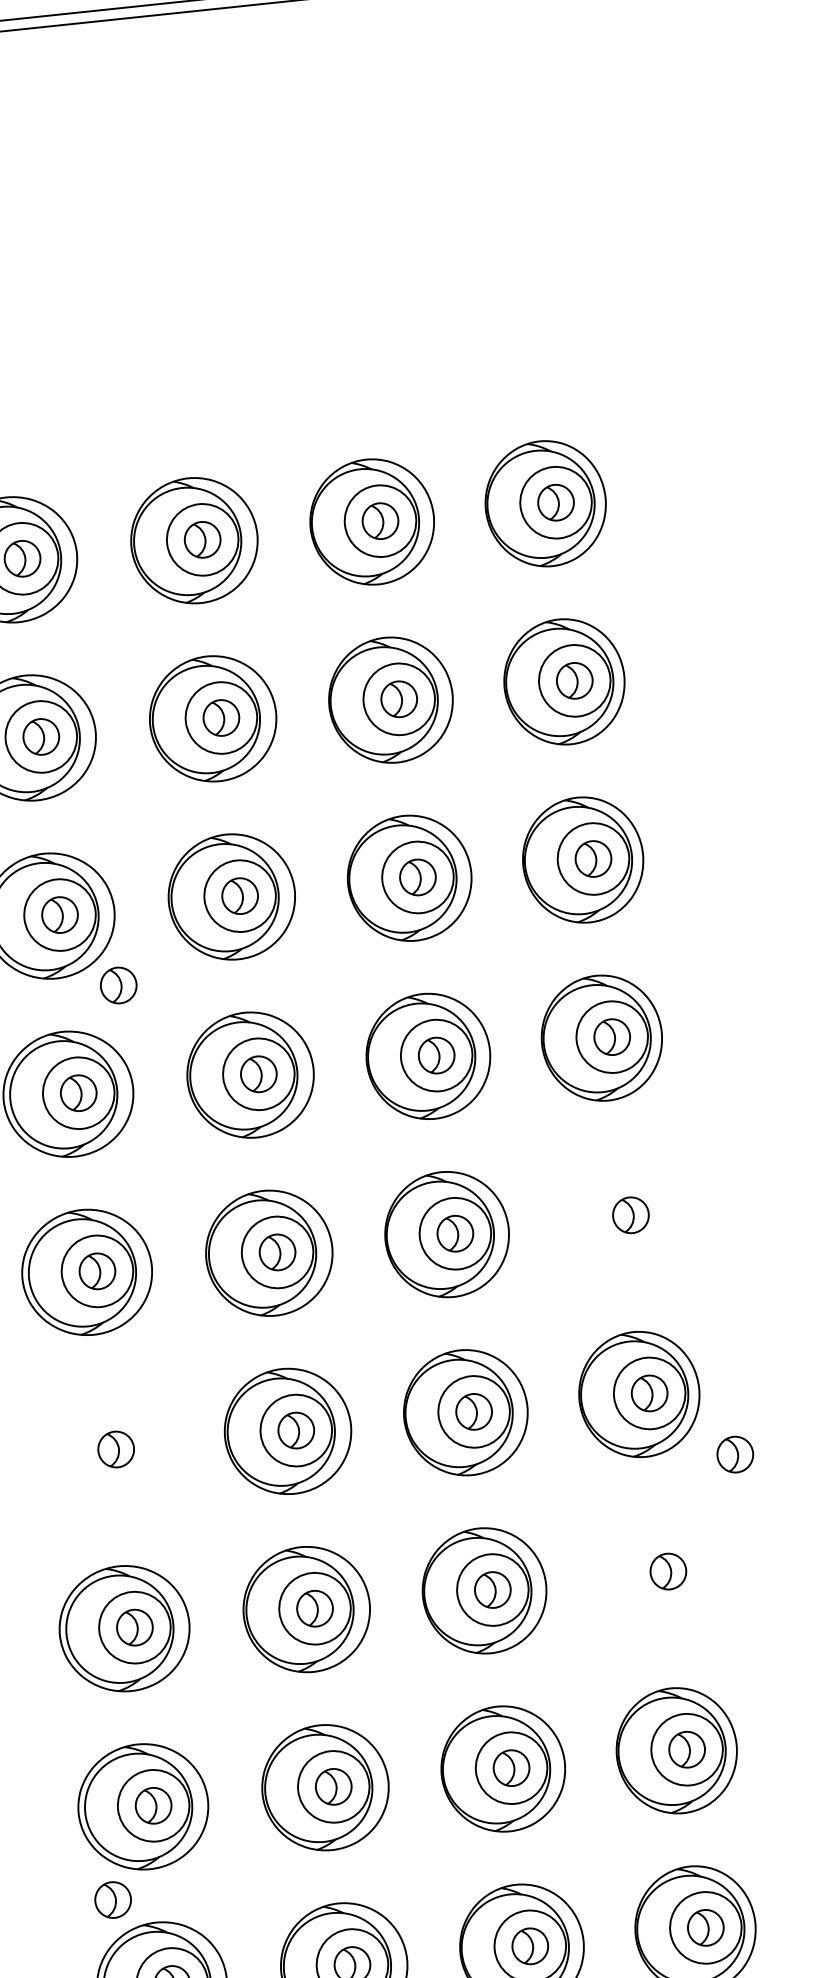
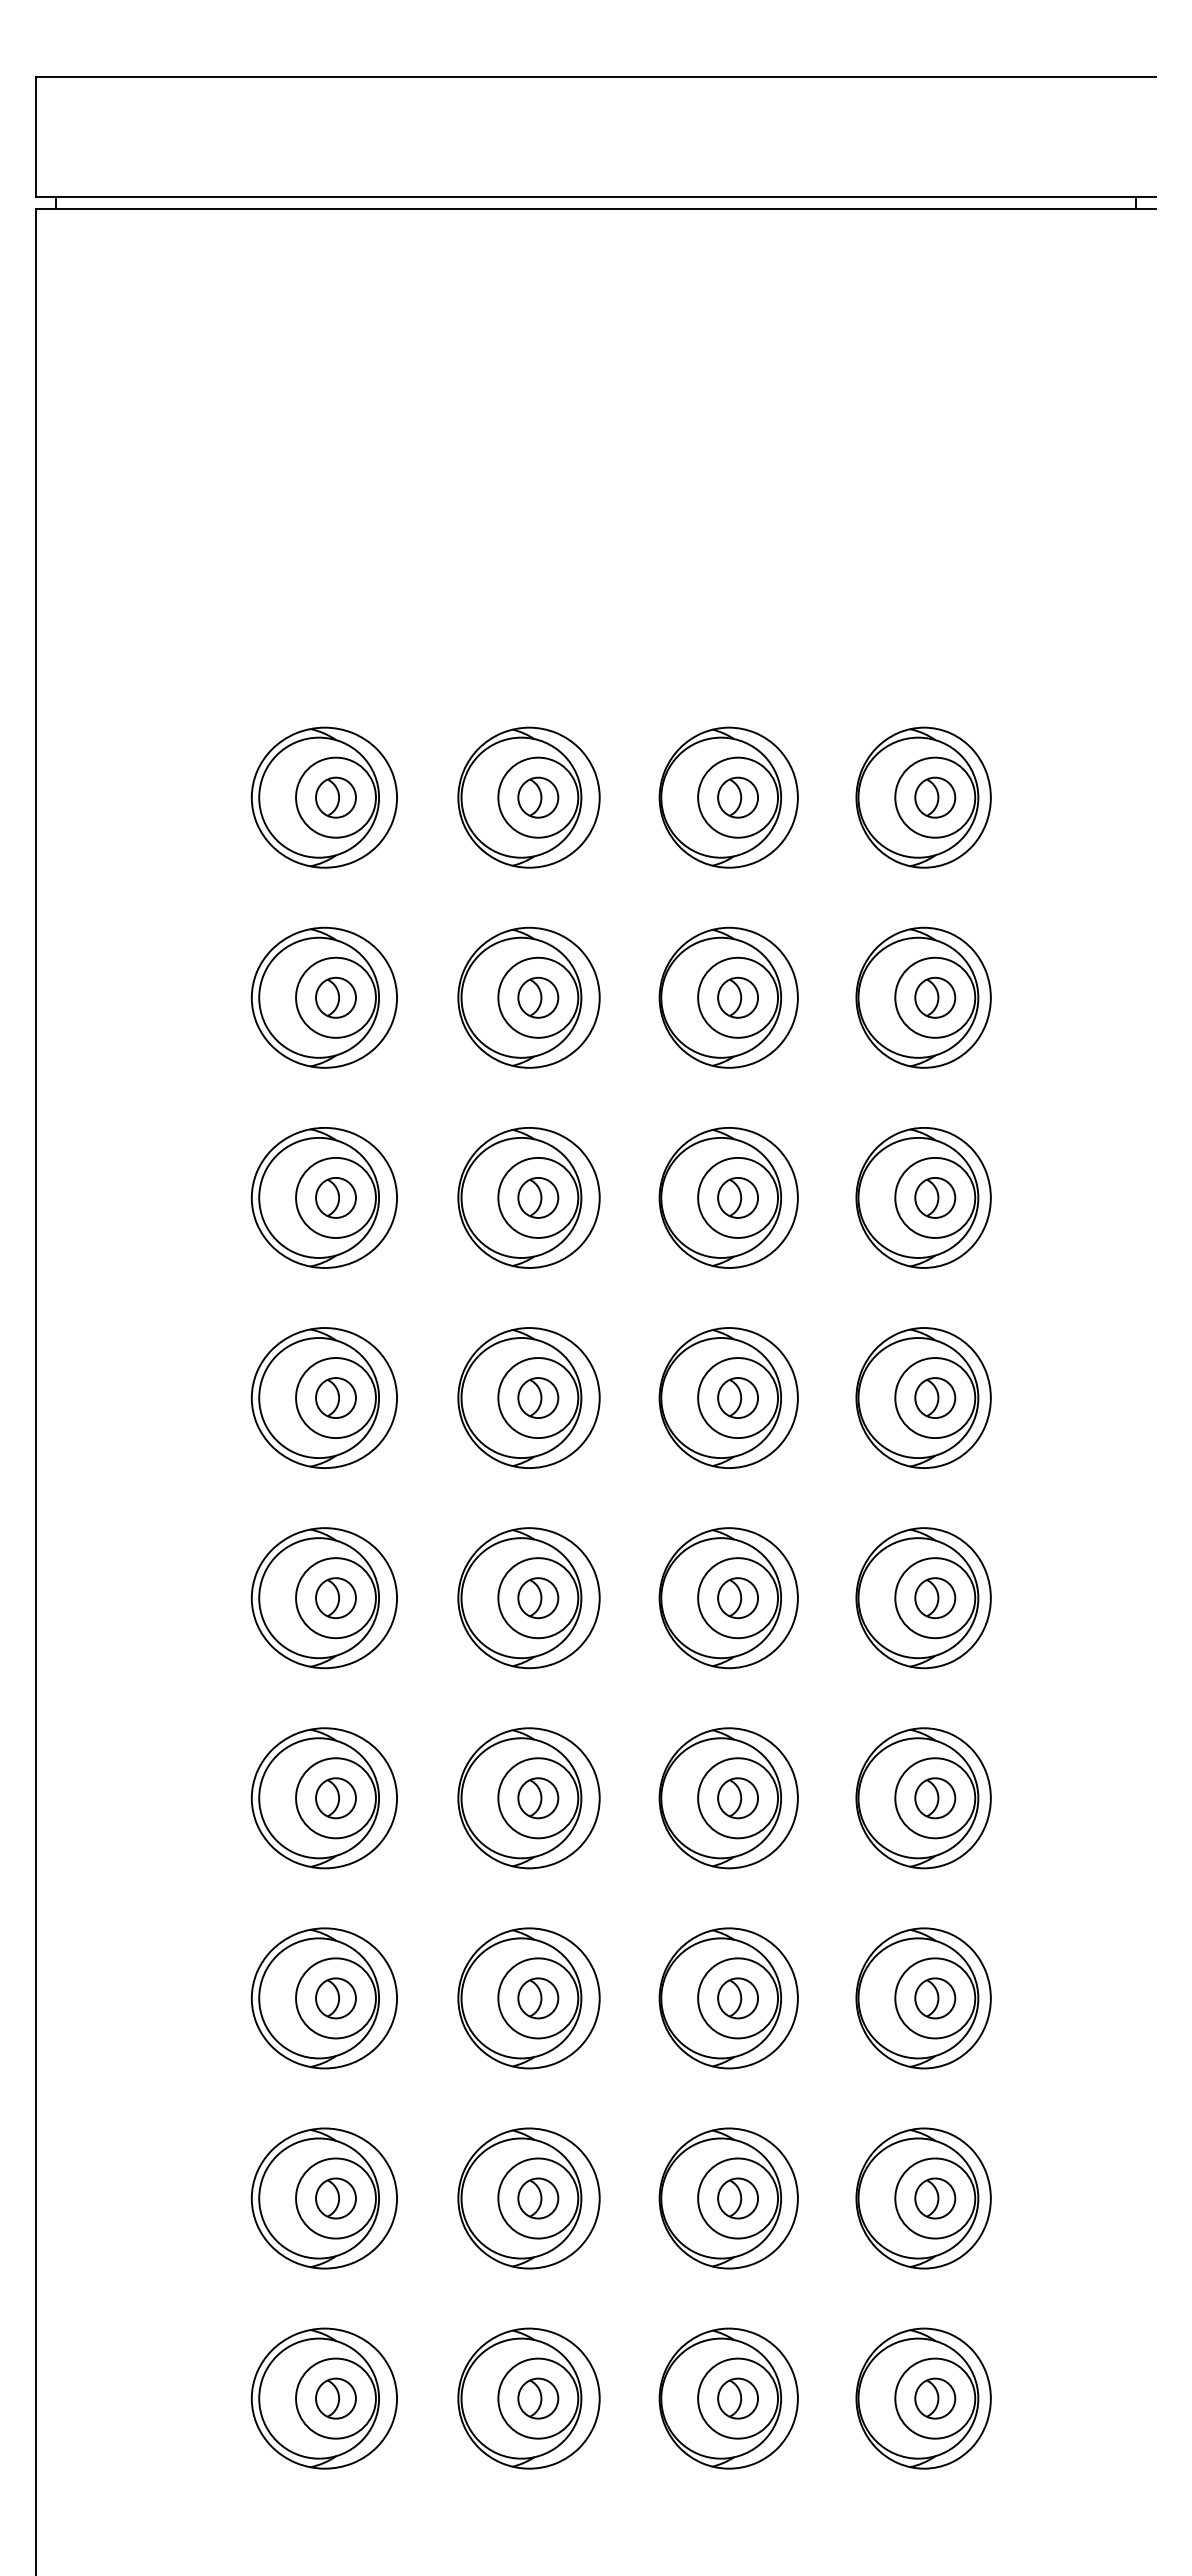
part: (118, 985) -> (392, 1282), removed
part: (620, 1216) -> (923, 1598), added
part: (105, 1450) -> (323, 1798), added
part: (735, 1454) -> (1023, 1876), removed
part: (657, 1572) -> (923, 1998), added
part: (112, 1900) -> (279, 2298), removed

